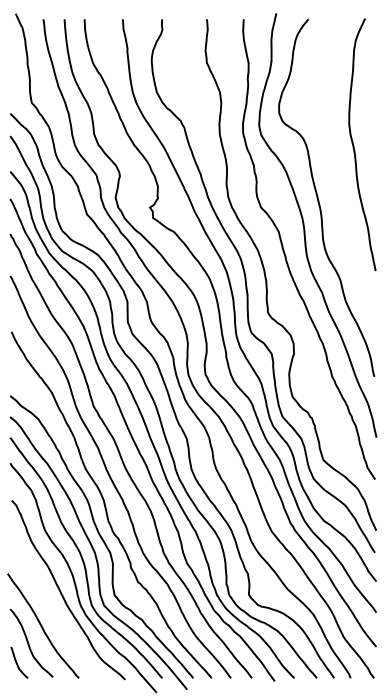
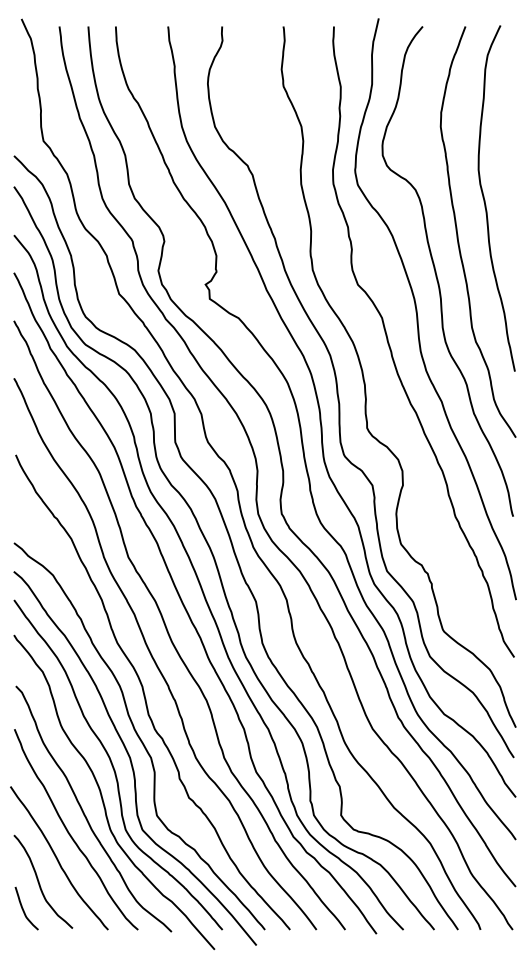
curve: (334, 171) -> (458, 234), added
curve: (51, 607) -> (70, 833), added

